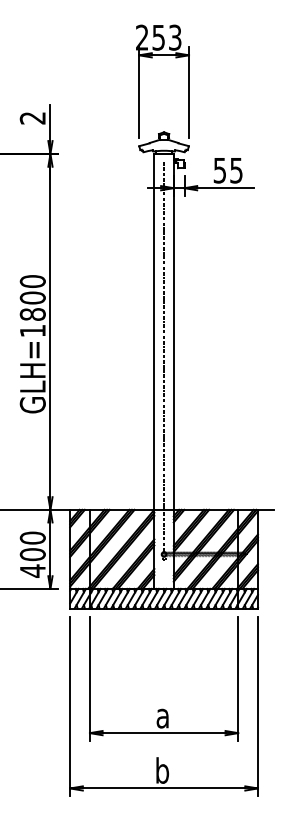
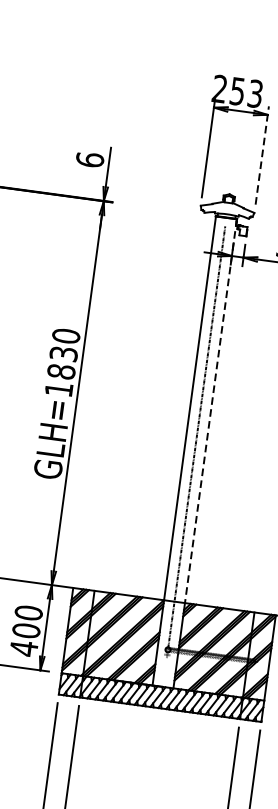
line: (189, 92) -> (262, 155), solid -> dashed
text: (32, 117) -> (89, 159), 2 -> 6
text: (32, 297) -> (63, 353), GLH=1800 -> GLH=1830
line: (173, 331) -> (210, 410), solid -> dashed

